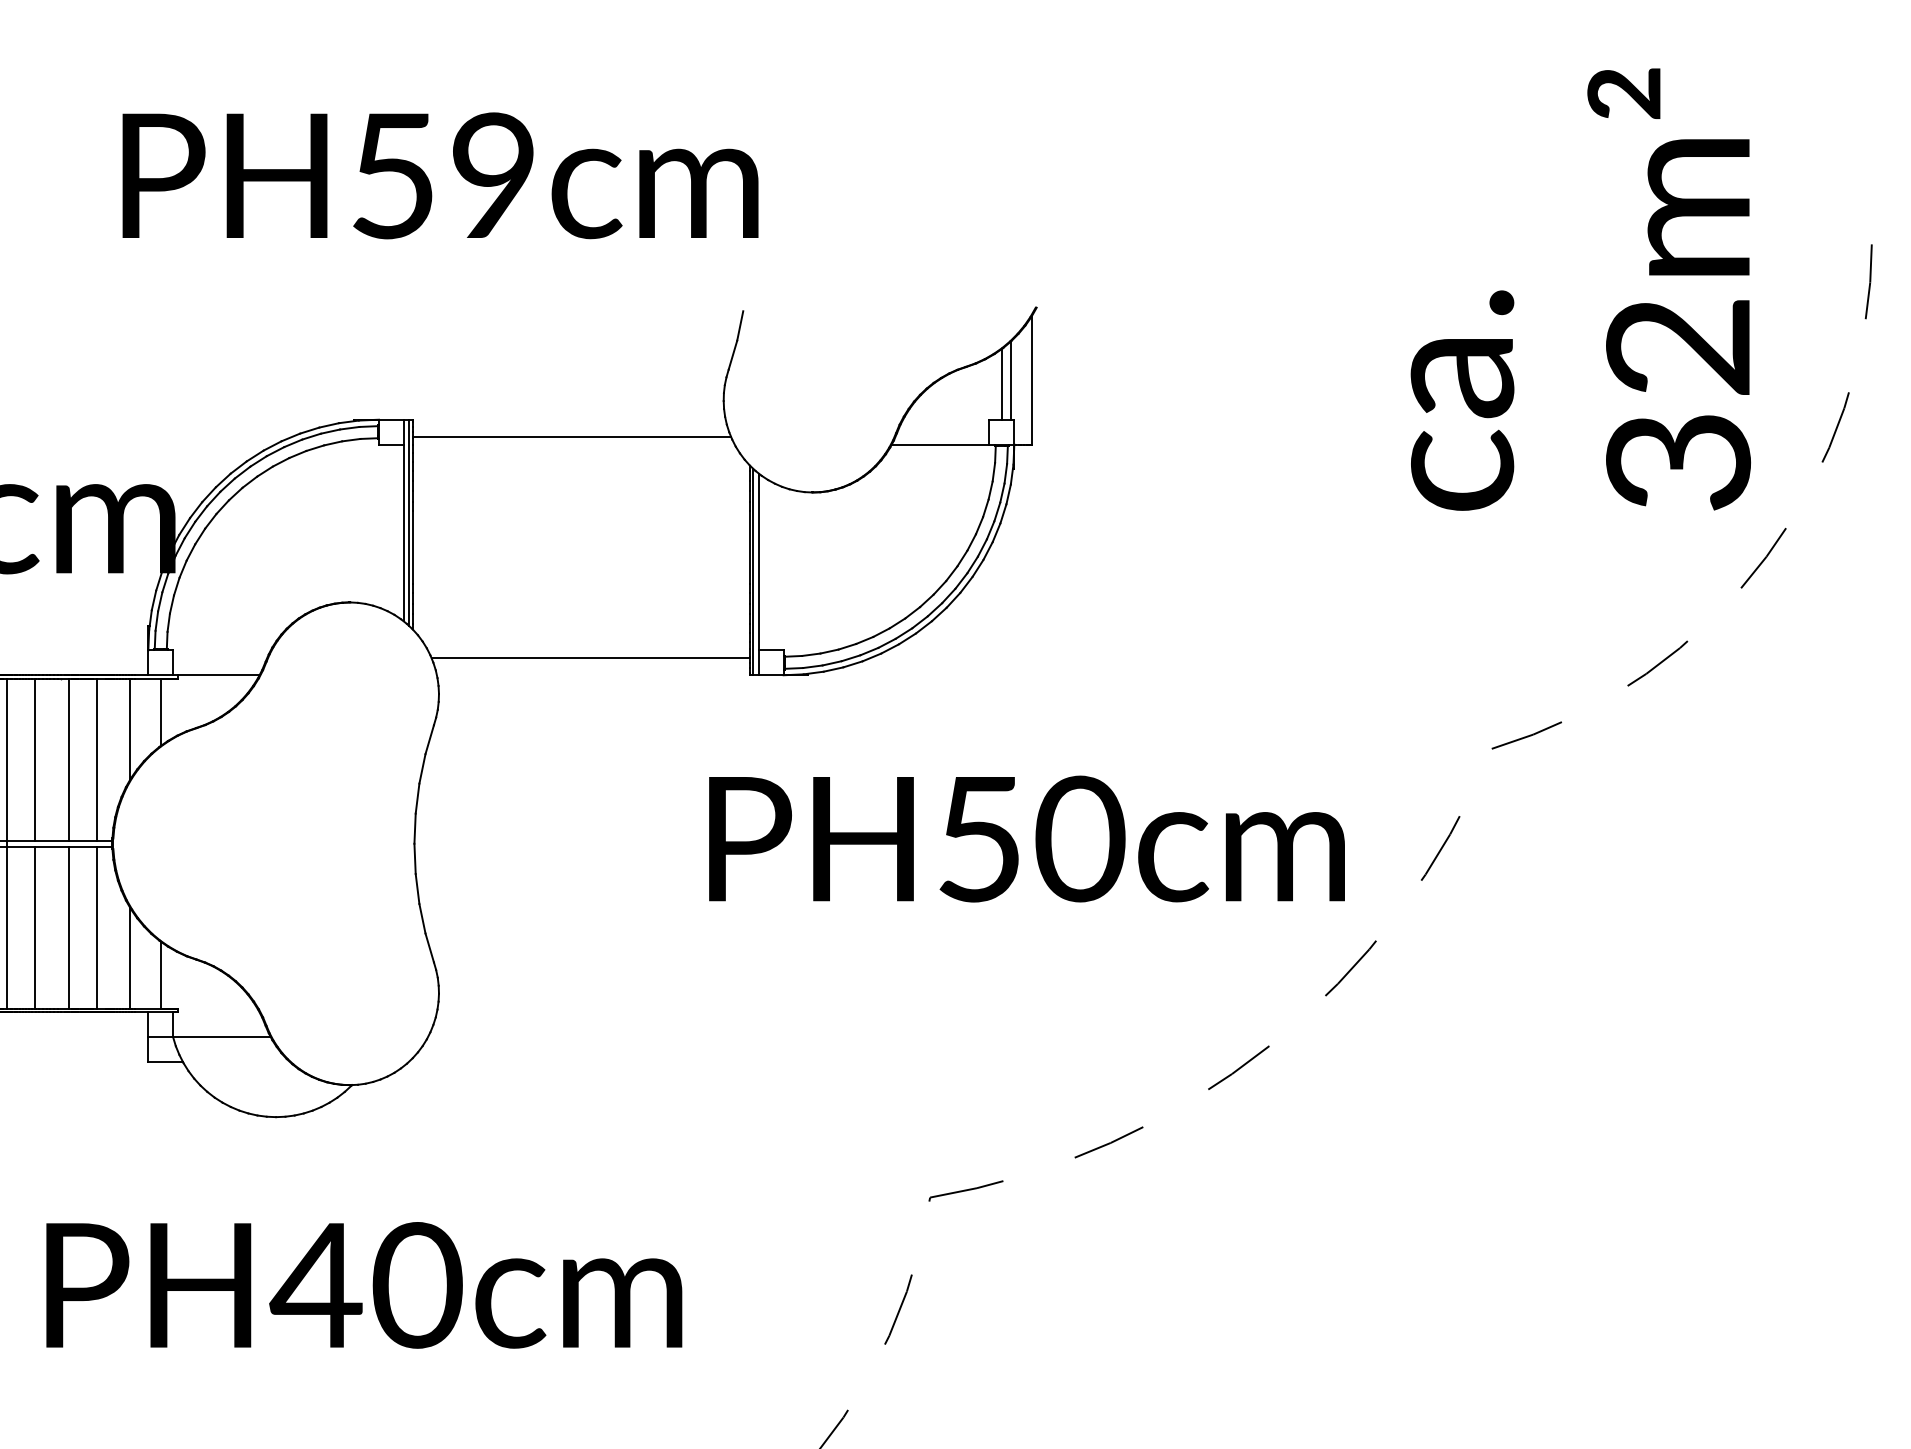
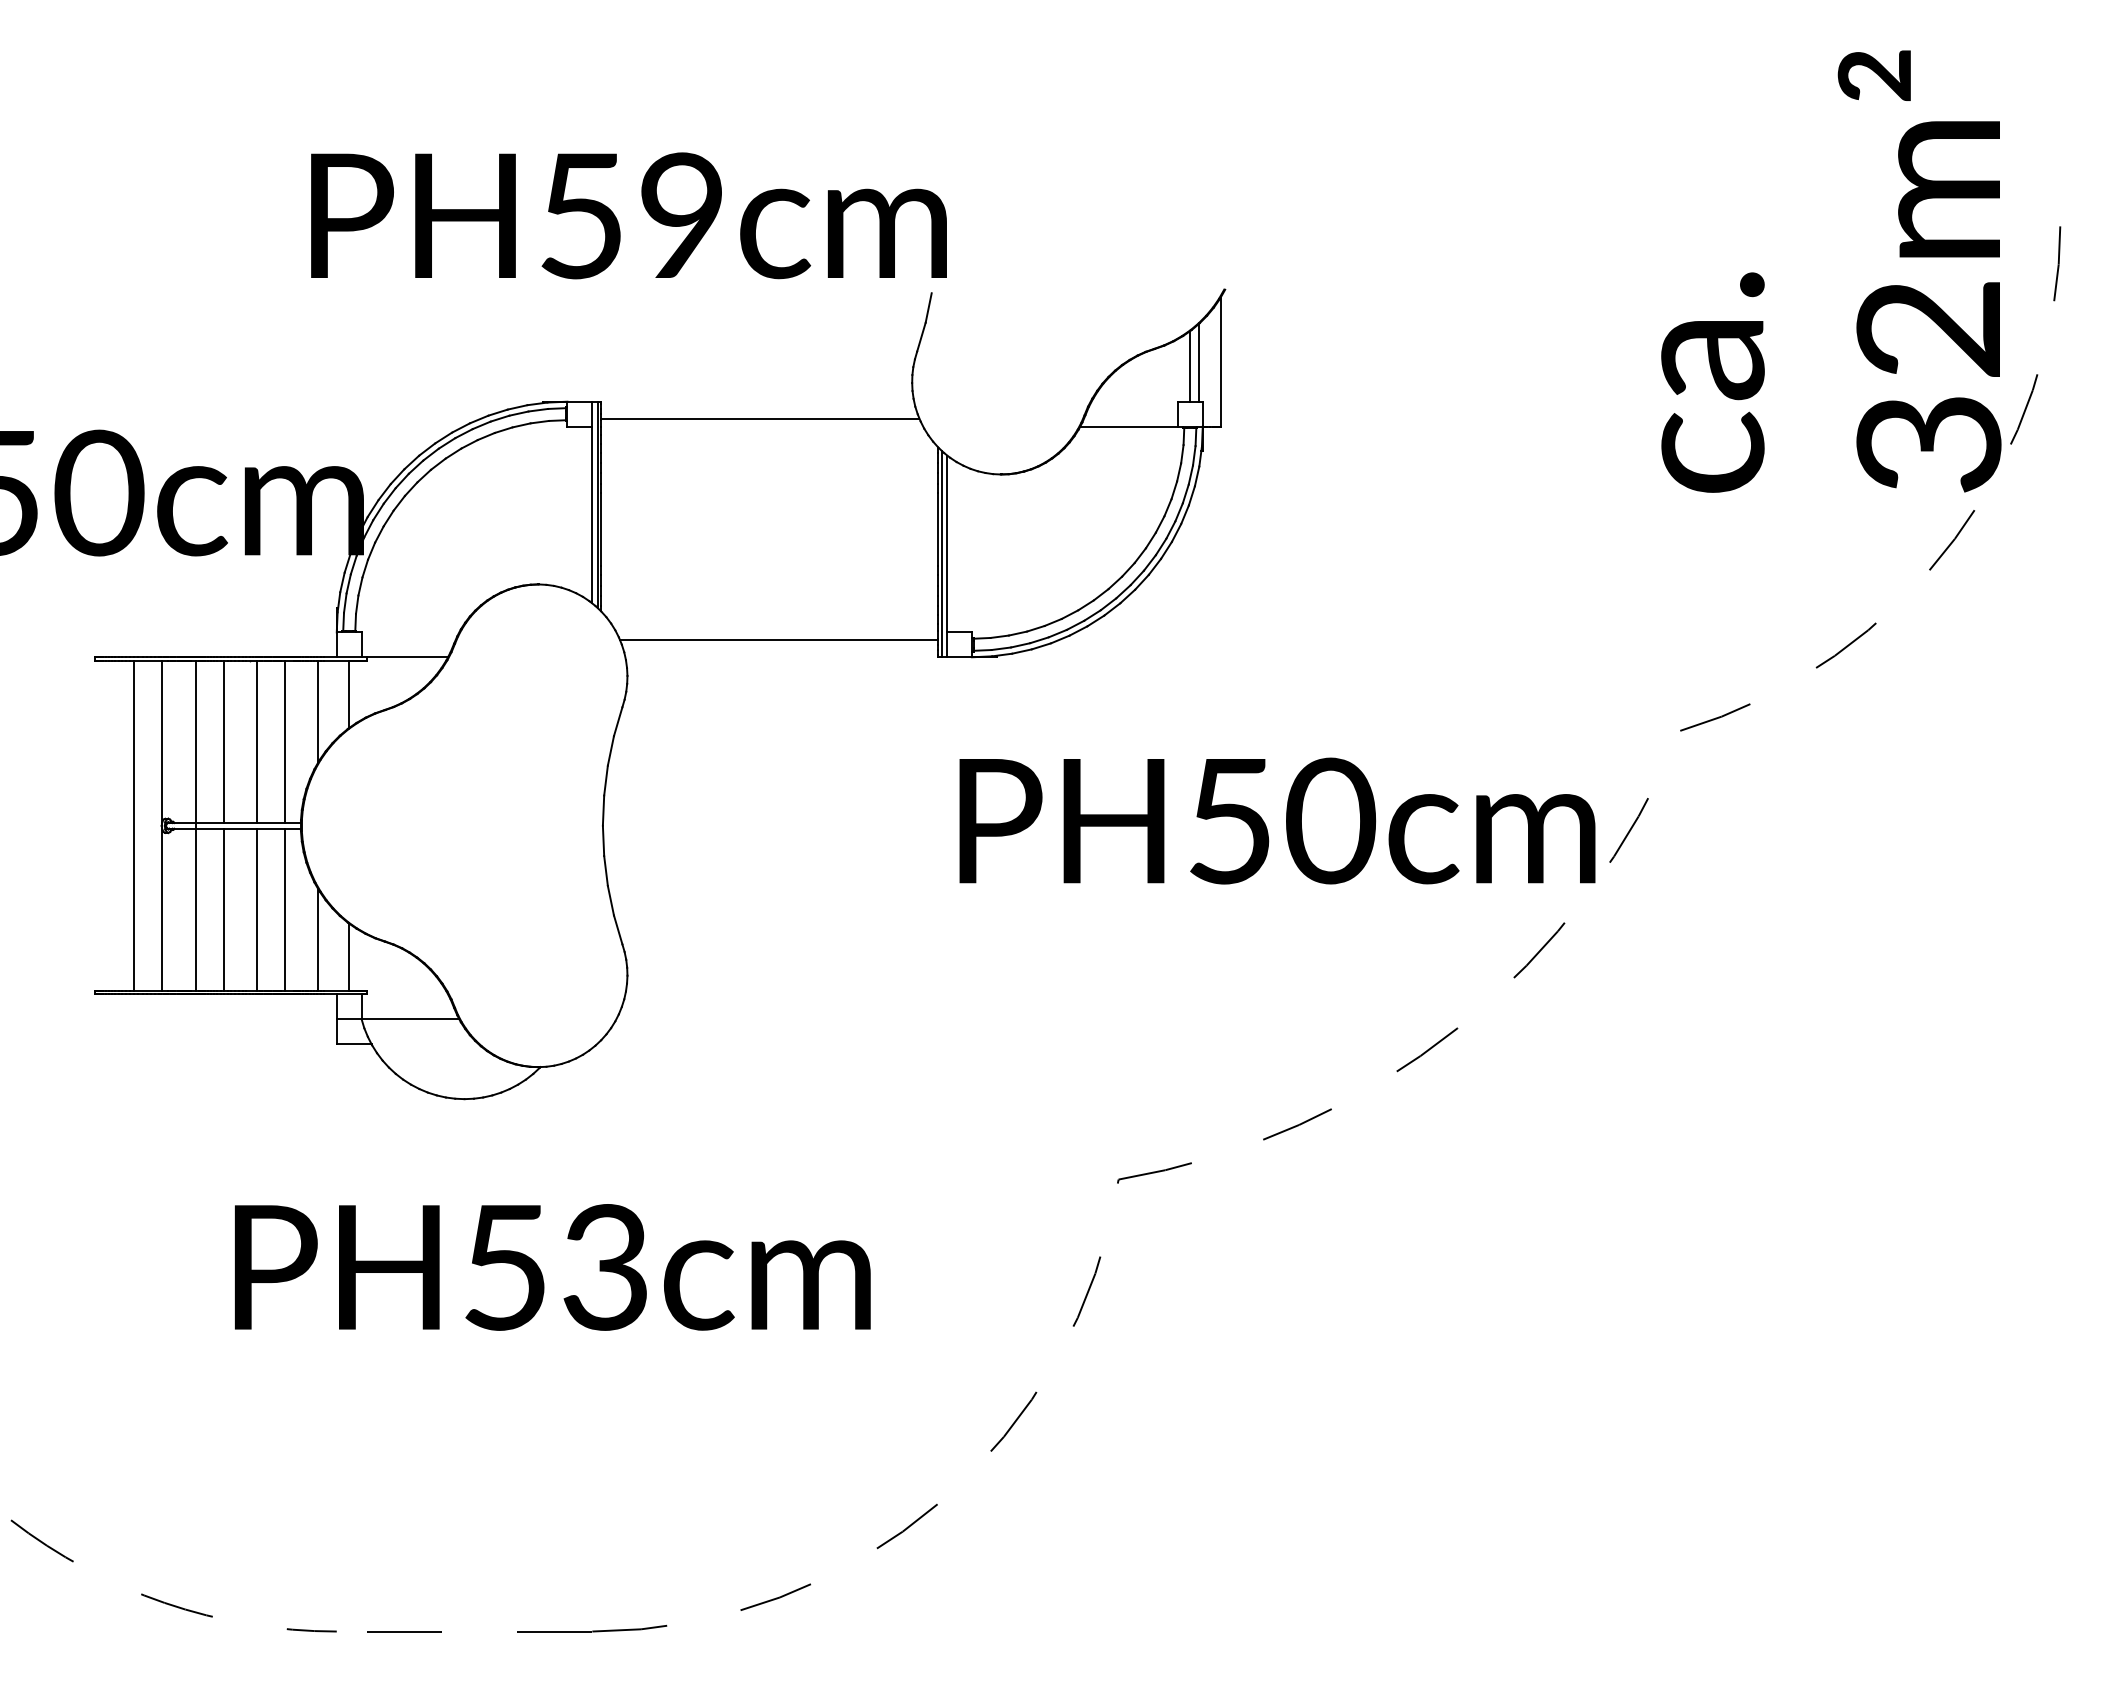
text: (440, 175) -> (628, 215), moved
text: (1581, 289) -> (1831, 271), moved
text: (1027, 838) -> (1277, 820), moved
text: (366, 1285) -> (554, 1267), PH40cm -> PH53cm

